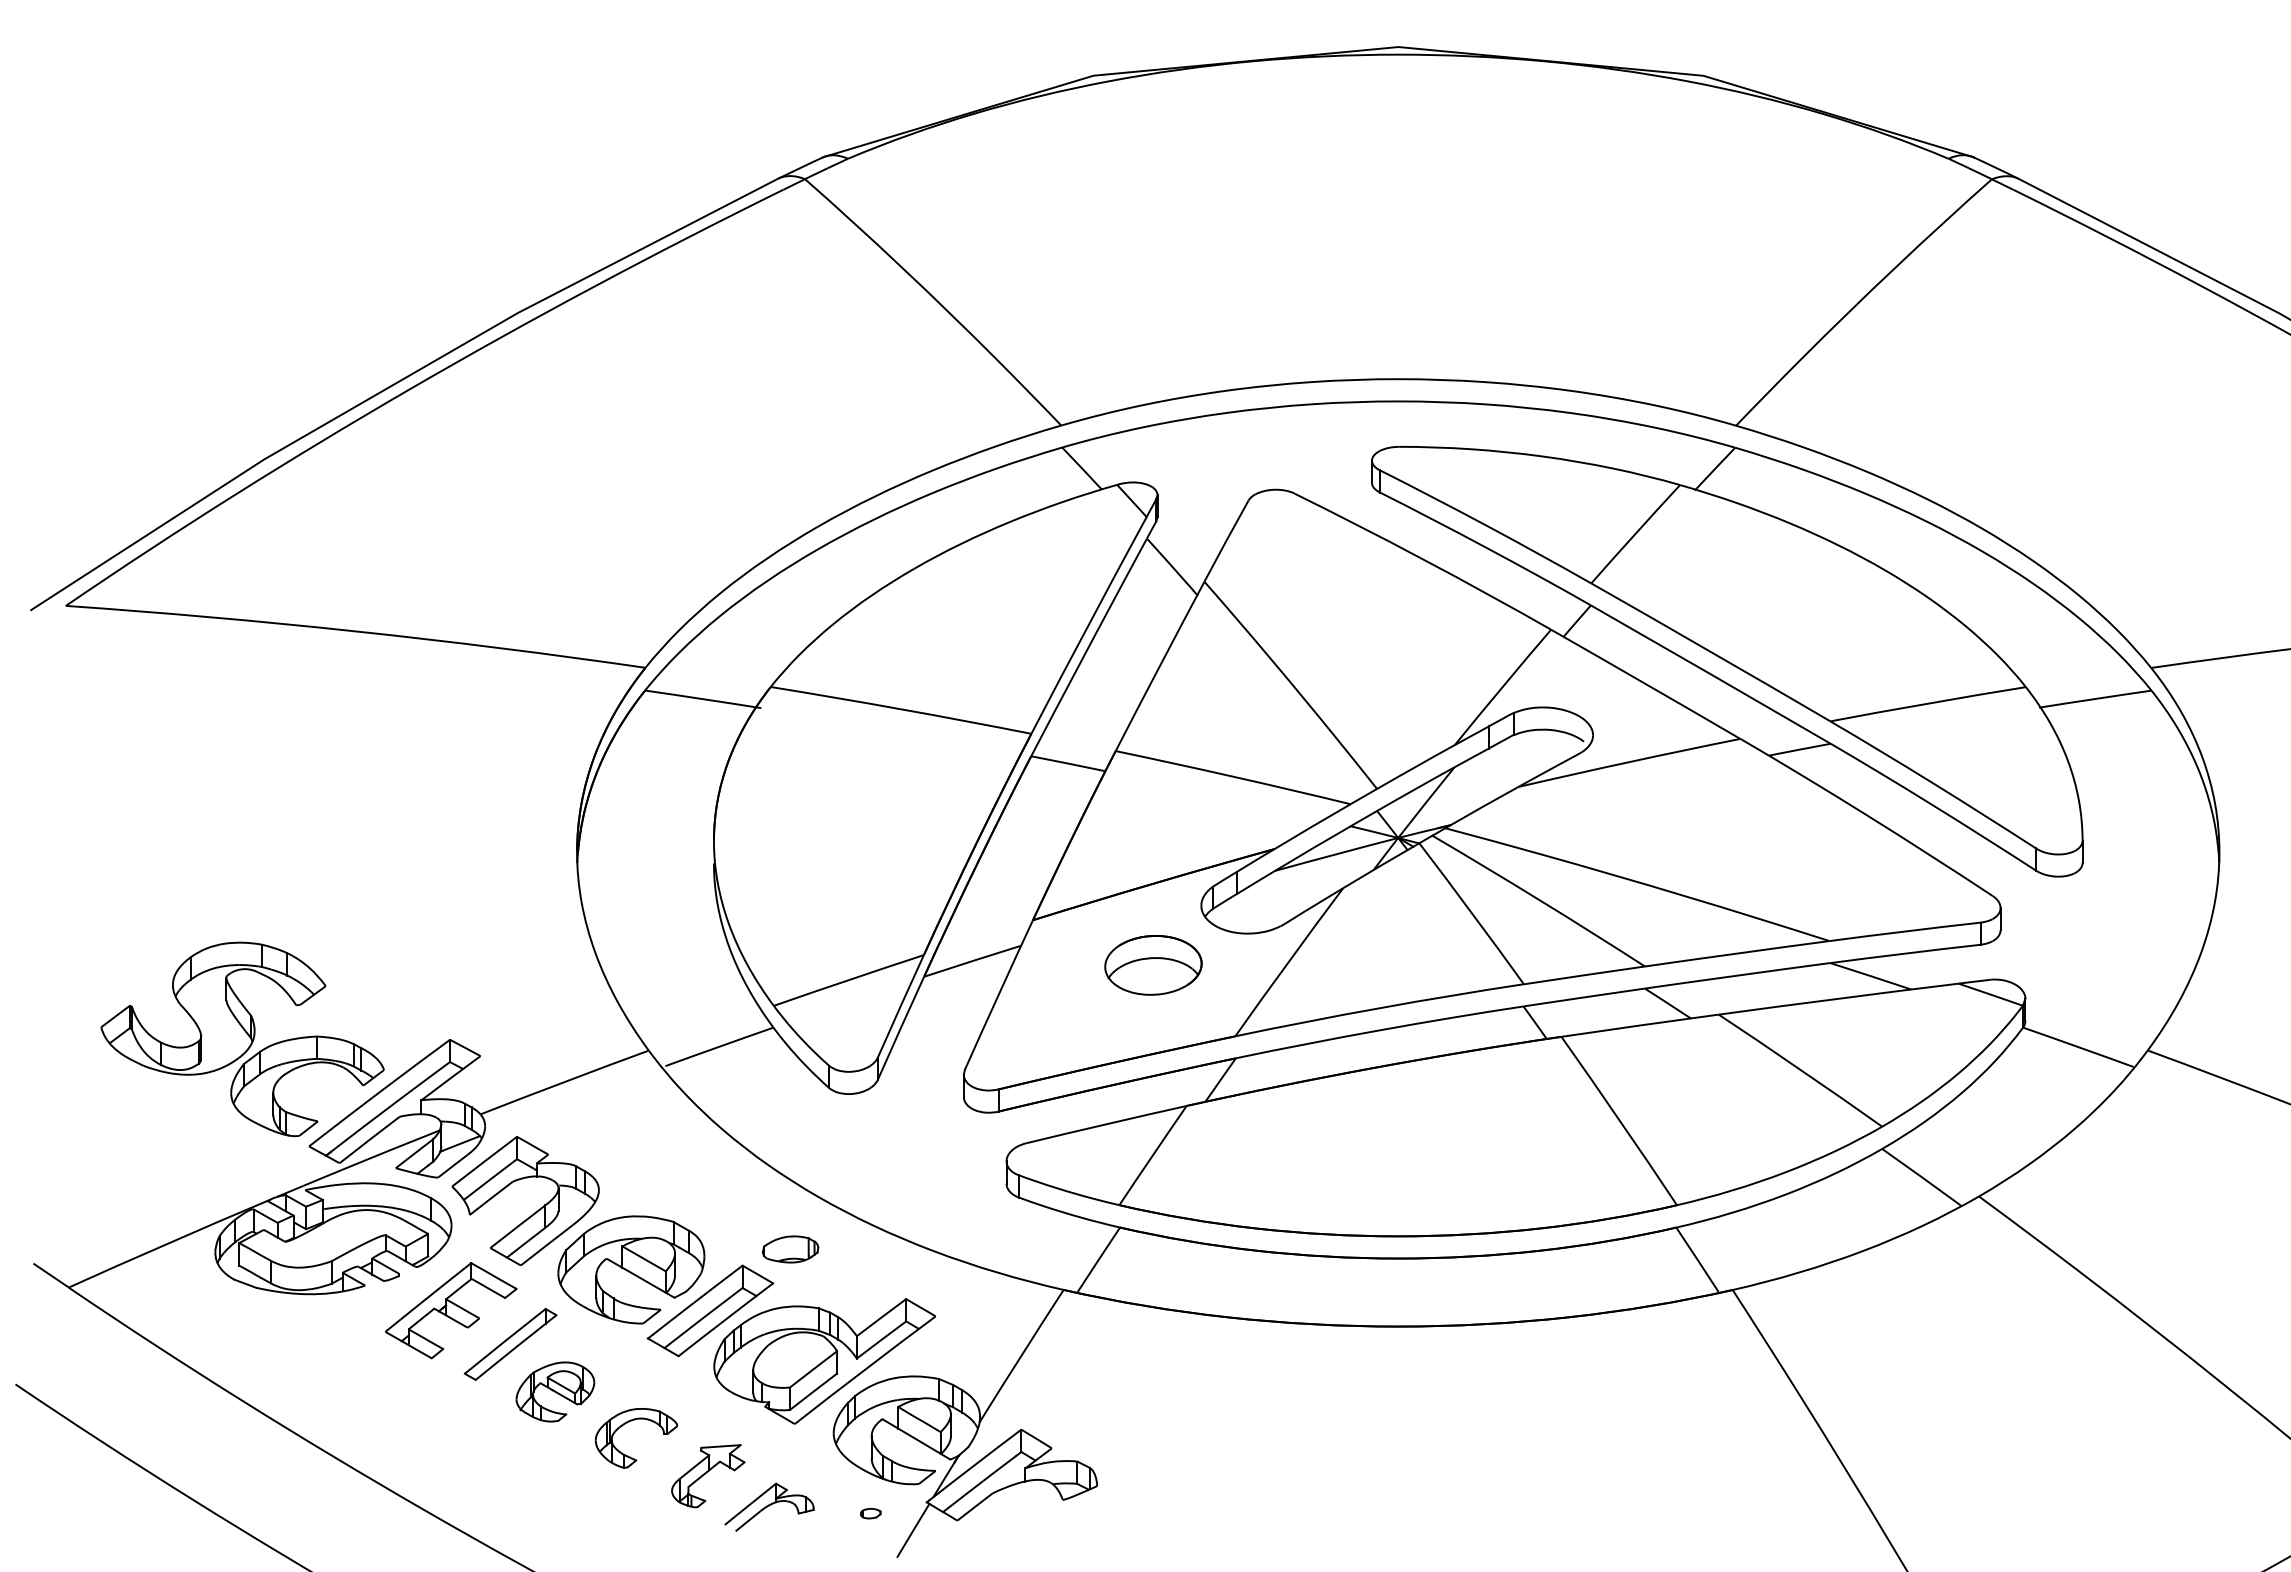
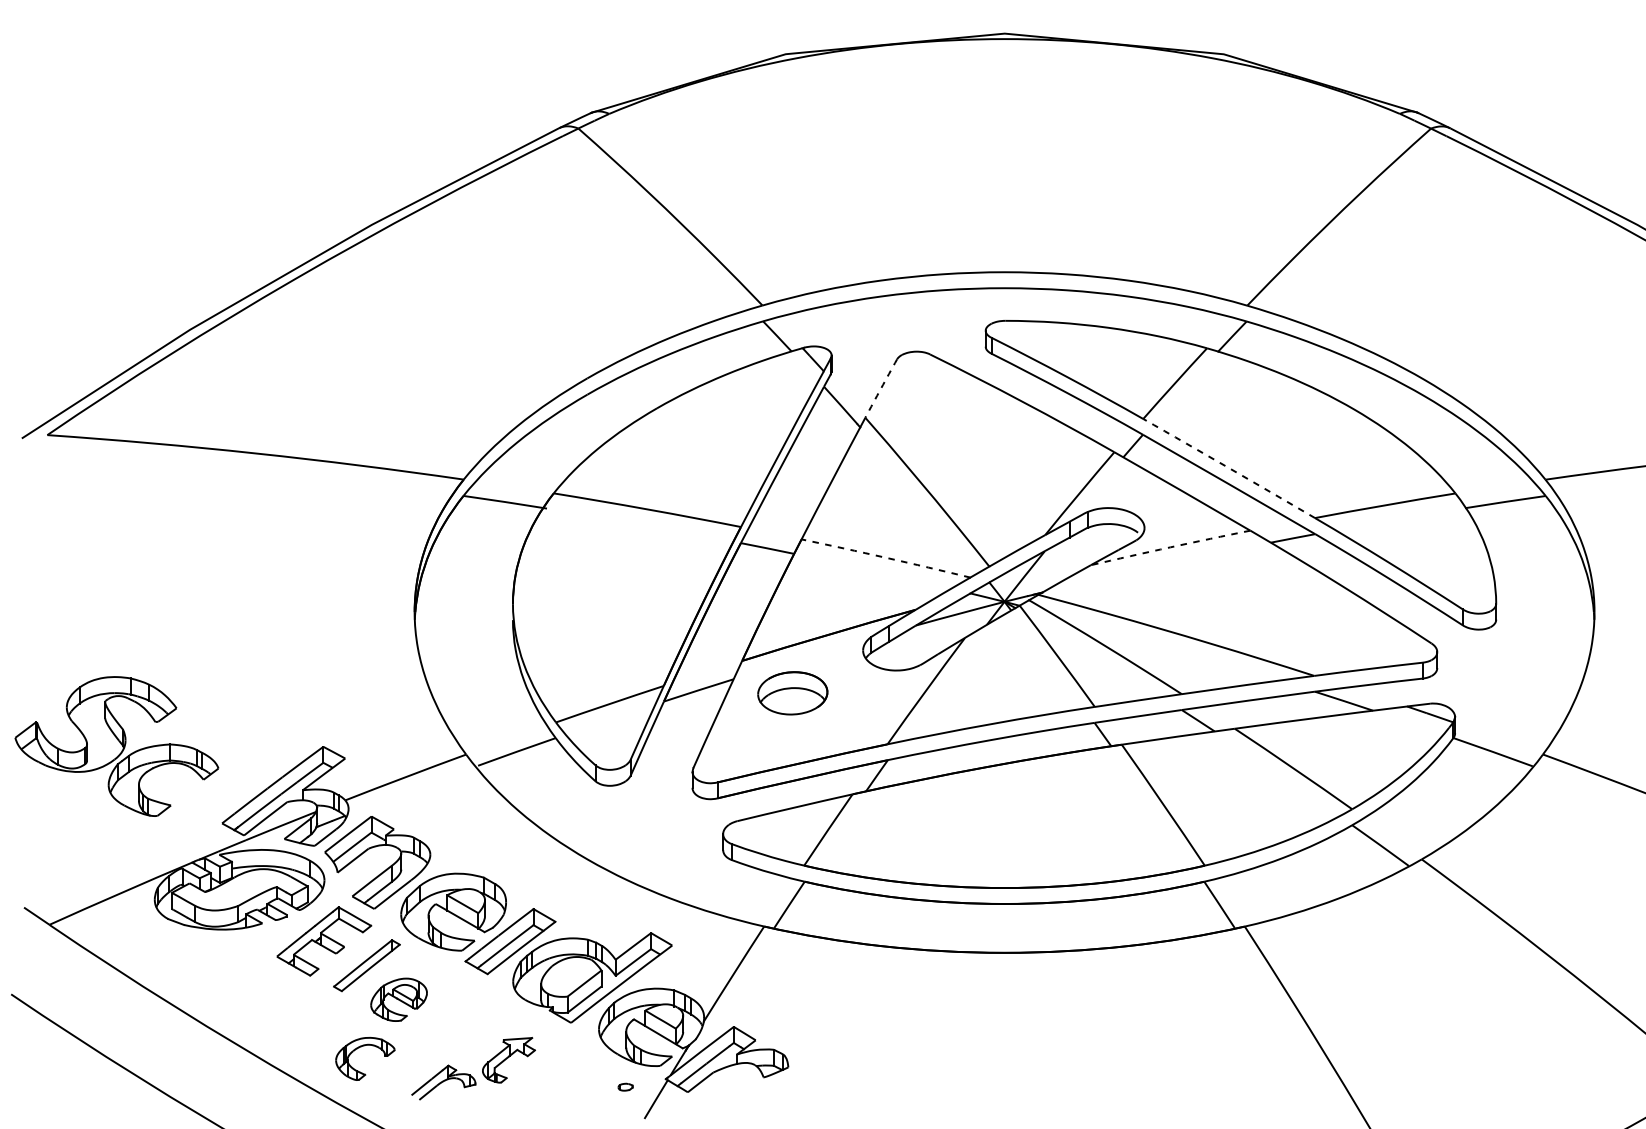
arc: (1226, 541) -> (881, 388), solid -> dashed
arc: (1711, 652) -> (1229, 468), solid -> dashed
arc: (1629, 762) -> (1170, 547), solid -> dashed
arc: (1233, 776) -> (886, 557), solid -> dashed
part: (1153, 965) -> (792, 693), moved
part: (242, 1039) -> (116, 746), moved
part: (790, 1249) -> (567, 897), removed
part: (629, 1422) -> (360, 1047), moved
part: (769, 1506) -> (443, 1082), moved

